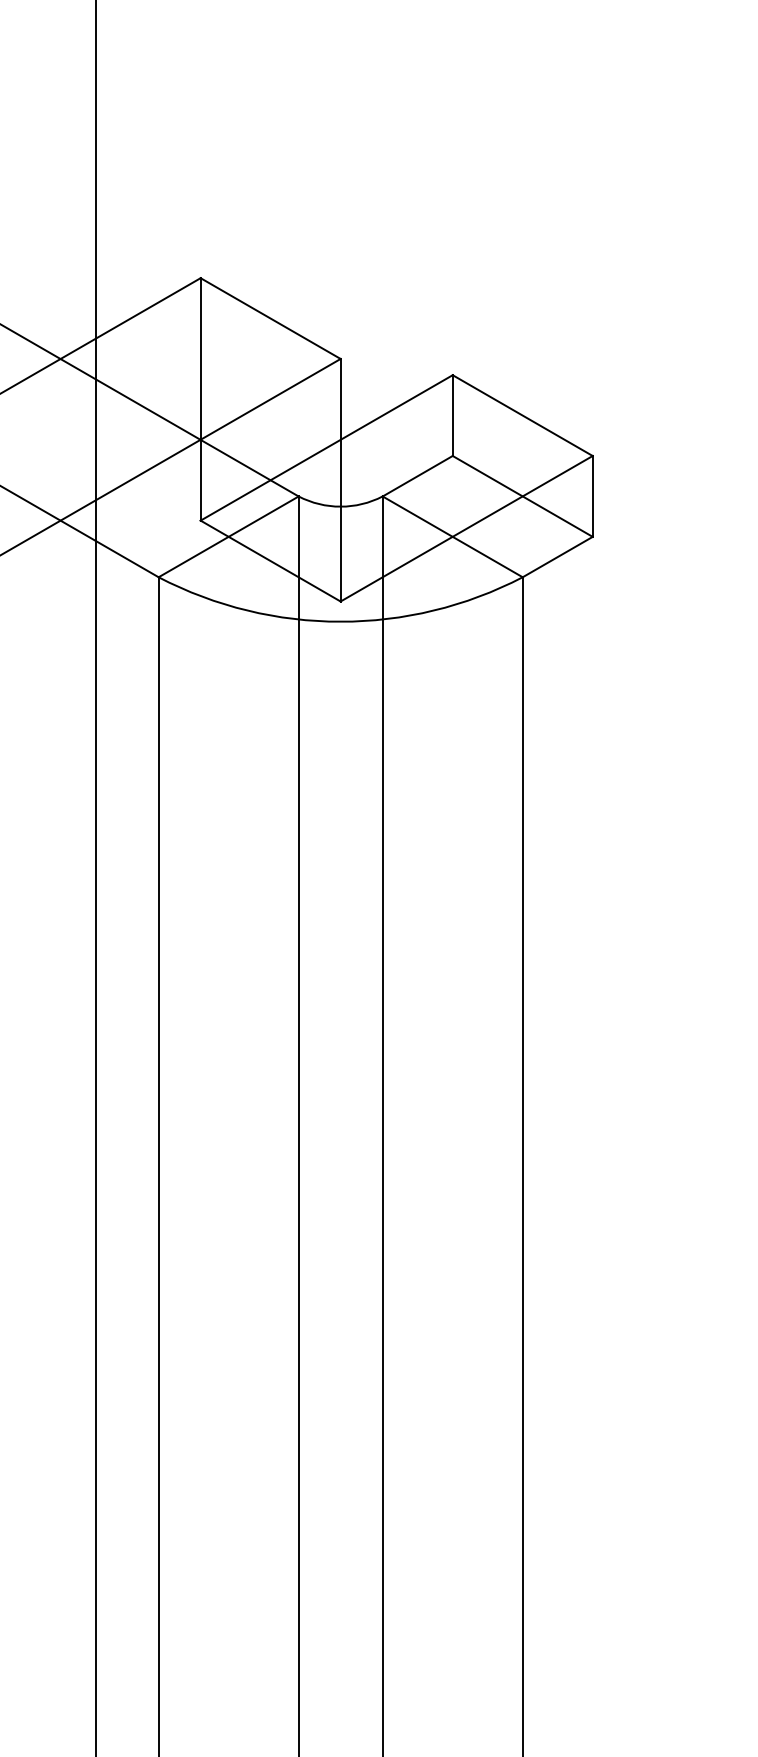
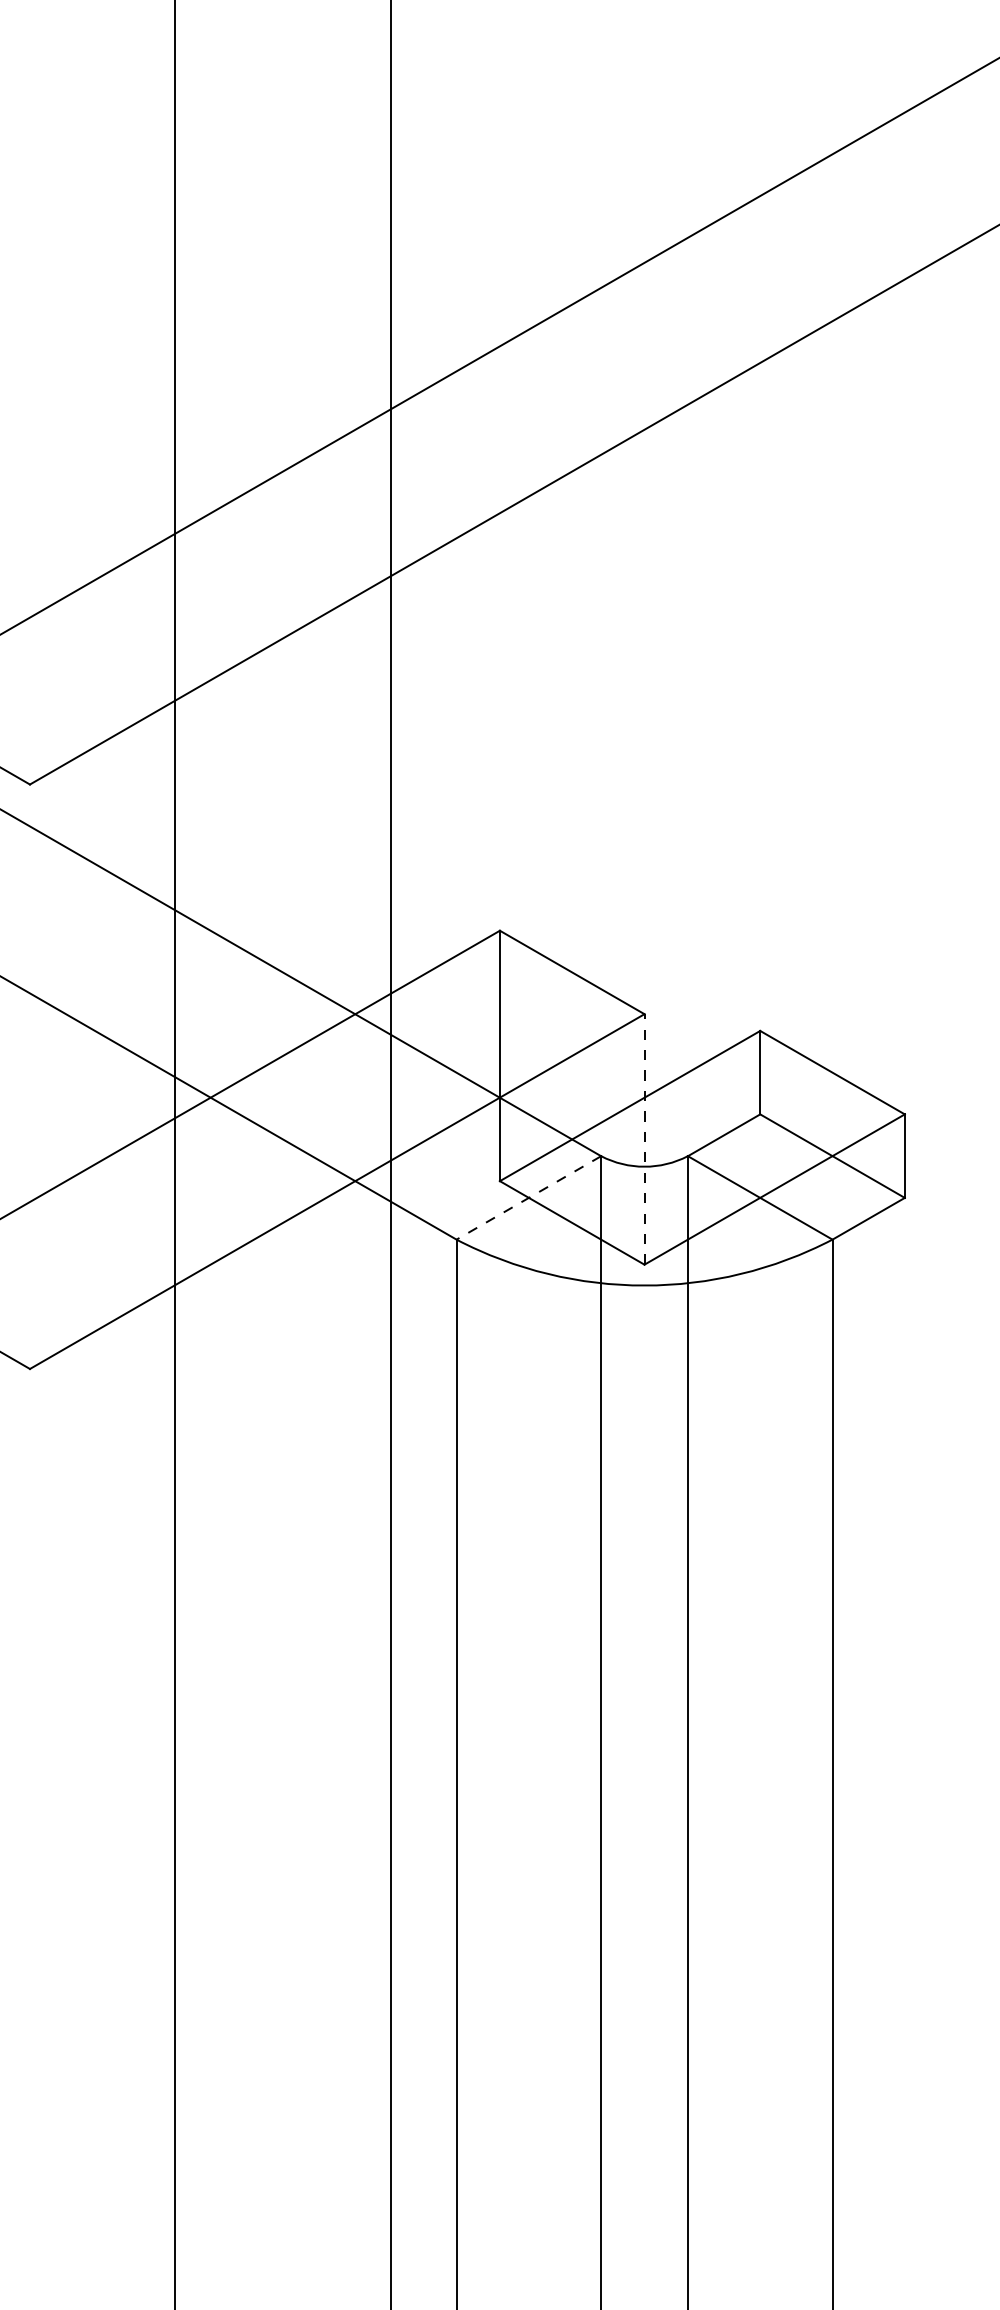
line: (340, 479) -> (644, 1138), solid -> dashed
line: (228, 537) -> (528, 1198), solid -> dashed

